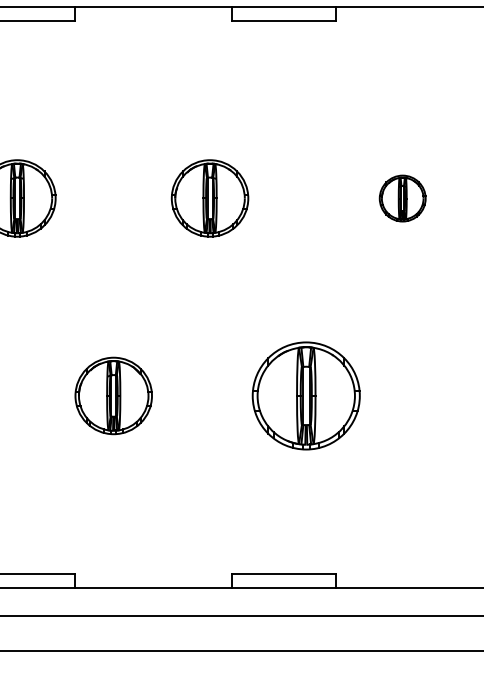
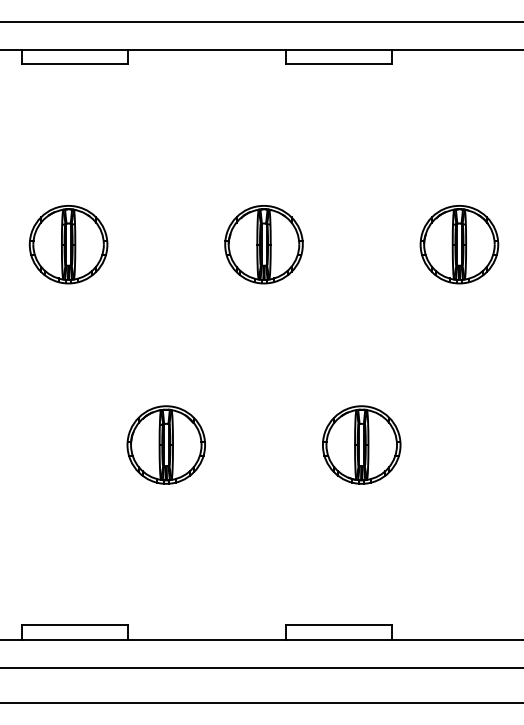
part: (402, 198) -> (459, 244), size x1.67
part: (306, 395) -> (361, 444), size x0.71

